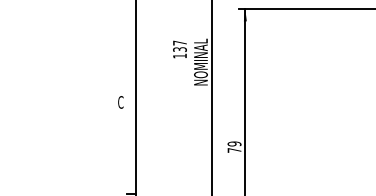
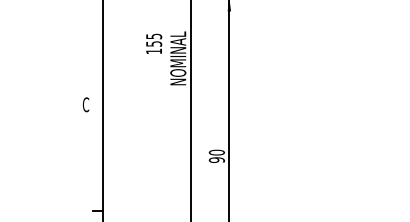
text: (179, 45) -> (153, 39), 137 -> 155
text: (234, 146) -> (216, 155), 79 -> 90

